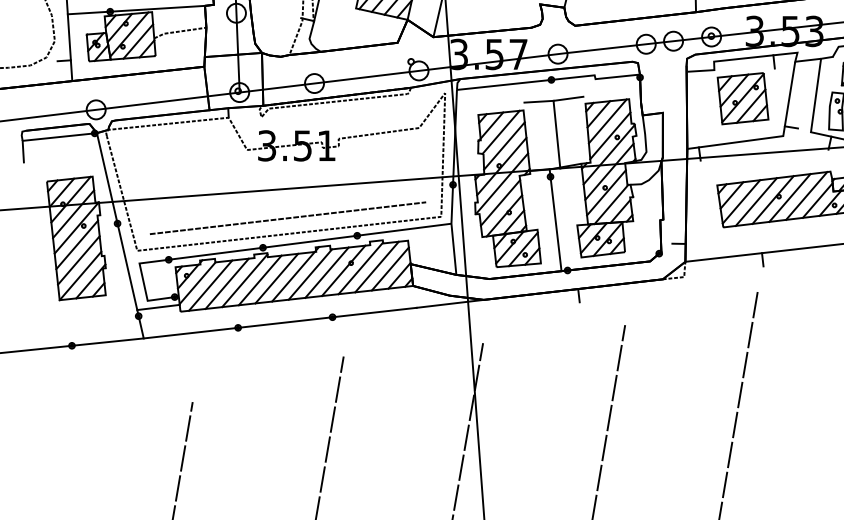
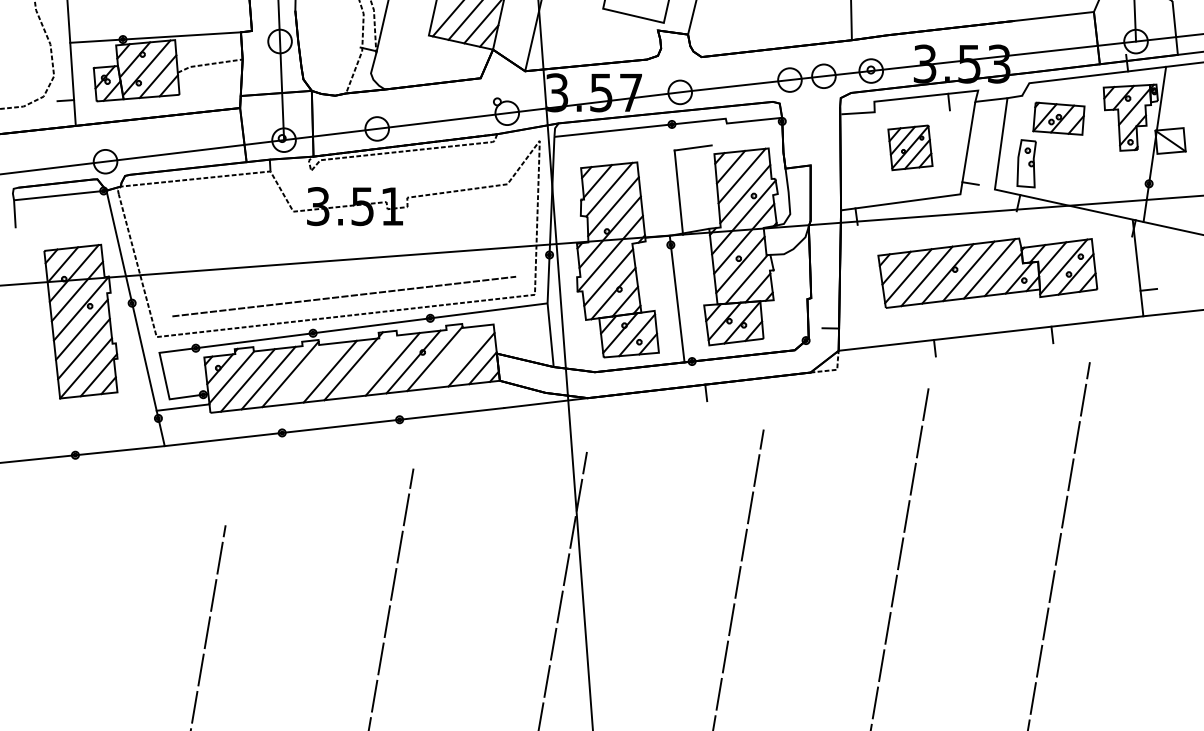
part: (743, 98) -> (910, 147), size x0.7
line: (538, 101) -> (656, 151), removed
line: (376, 266) -> (454, 356), removed
line: (310, 274) -> (372, 366), removed
line: (260, 280) -> (309, 373), removed

